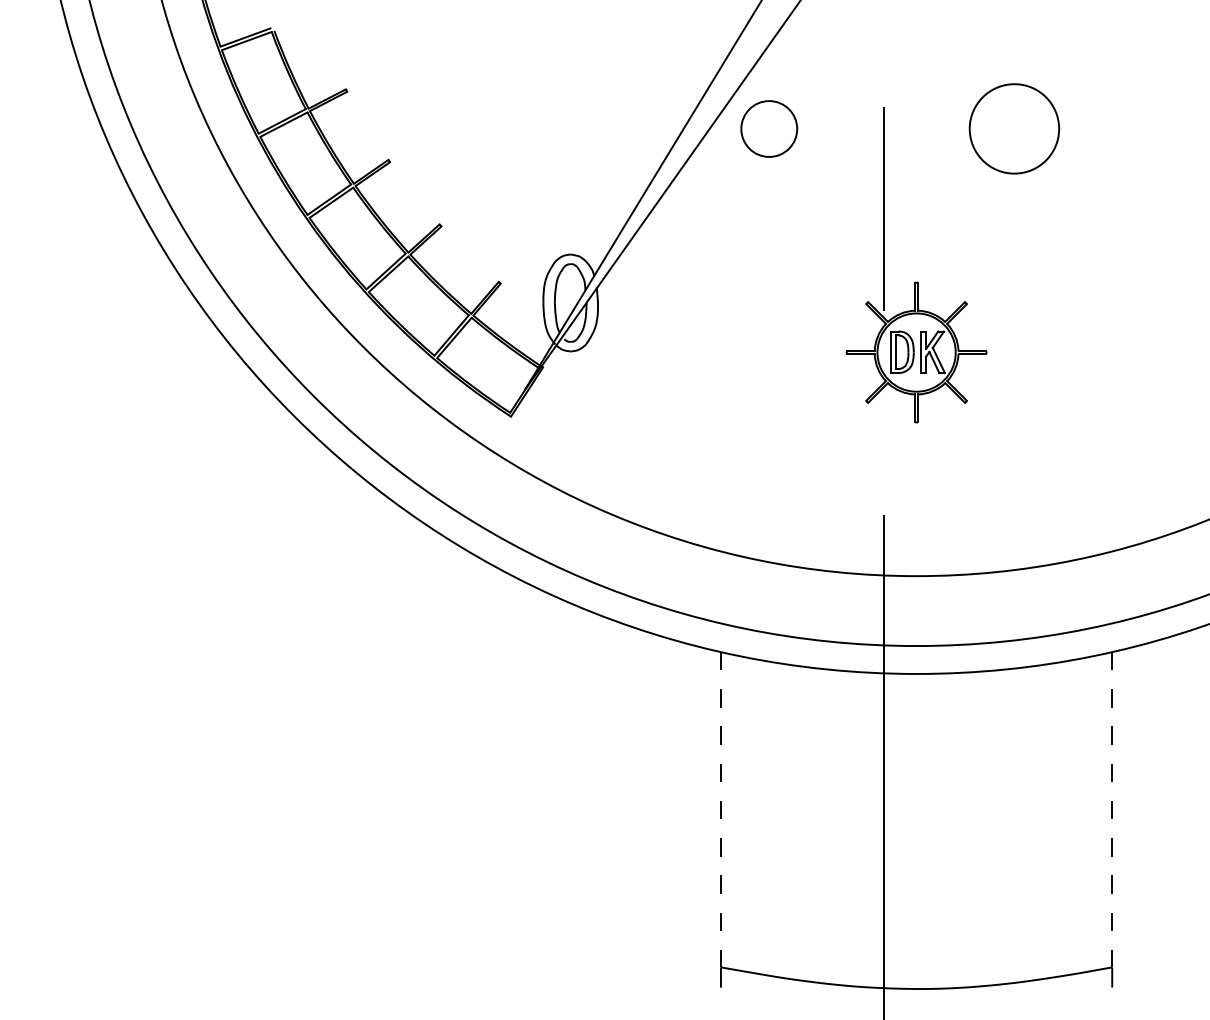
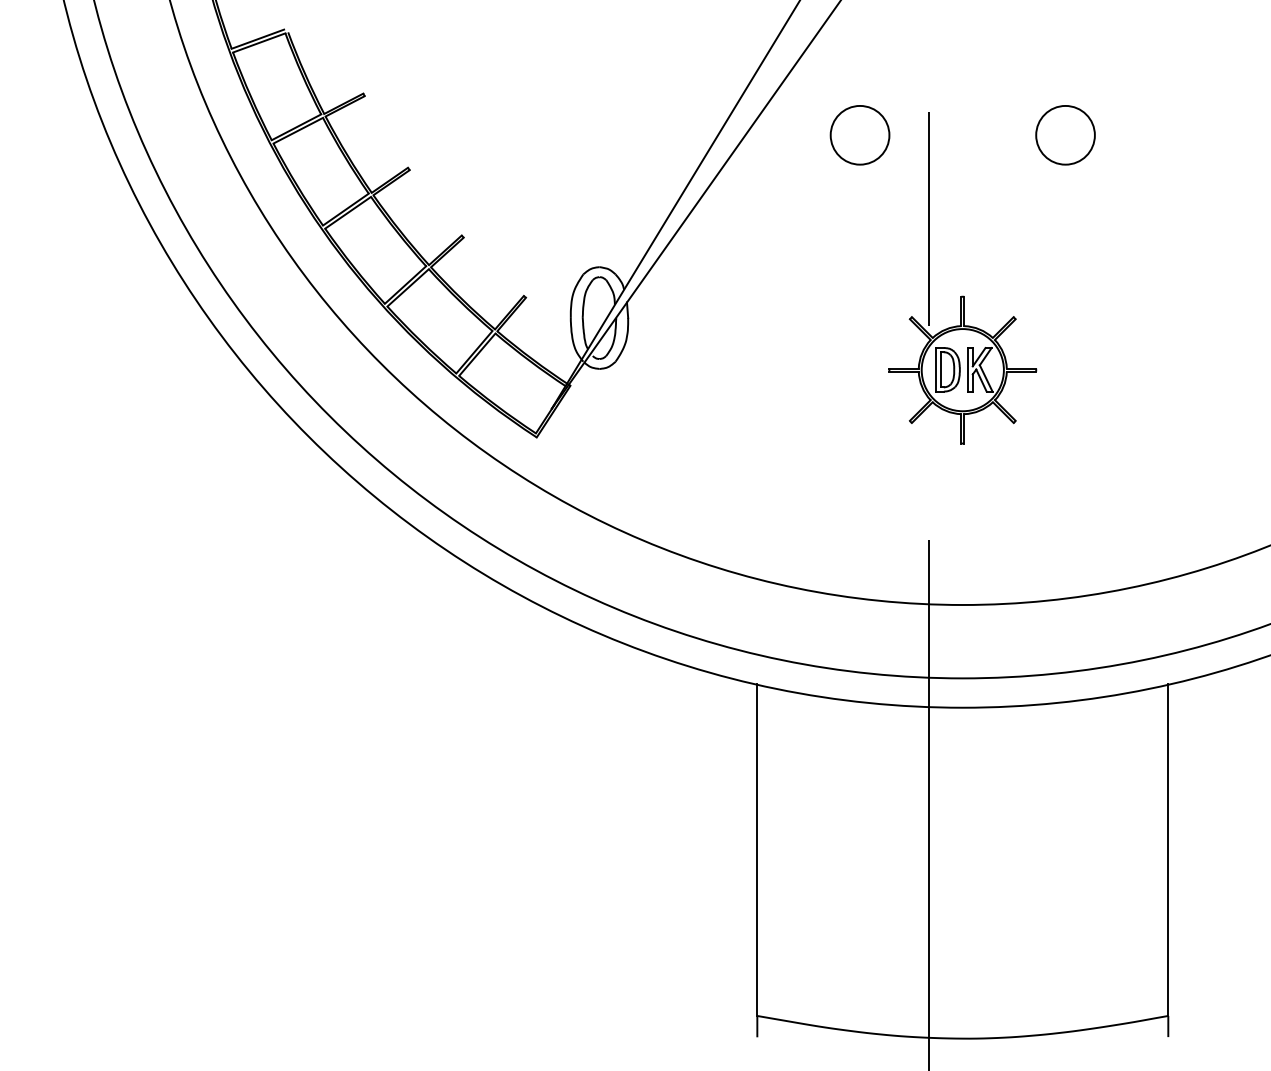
circle: (768, 129) -> (859, 135), moved
circle: (1014, 129) -> (1065, 135), size x0.62
line: (721, 809) -> (757, 850), dashed -> solid
line: (1112, 809) -> (1168, 850), dashed -> solid

